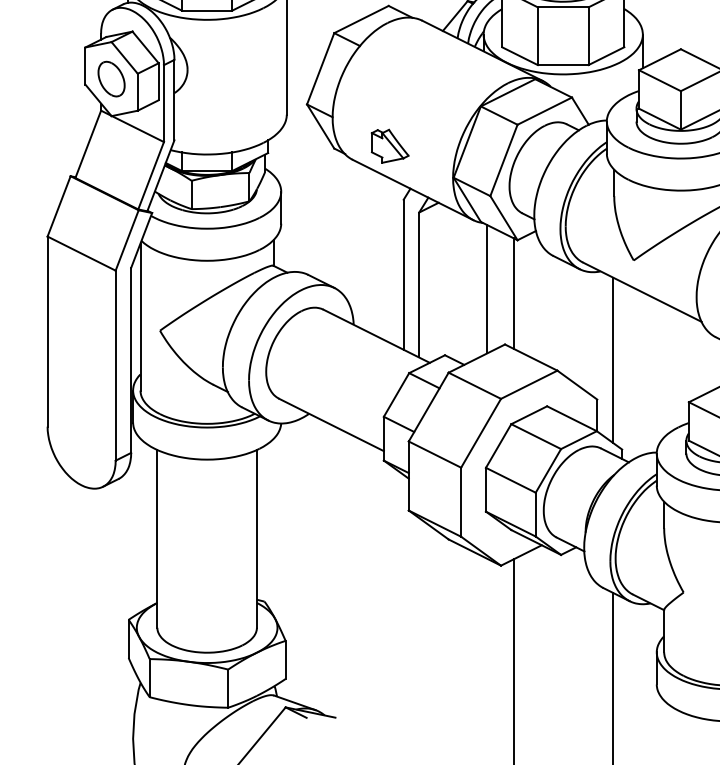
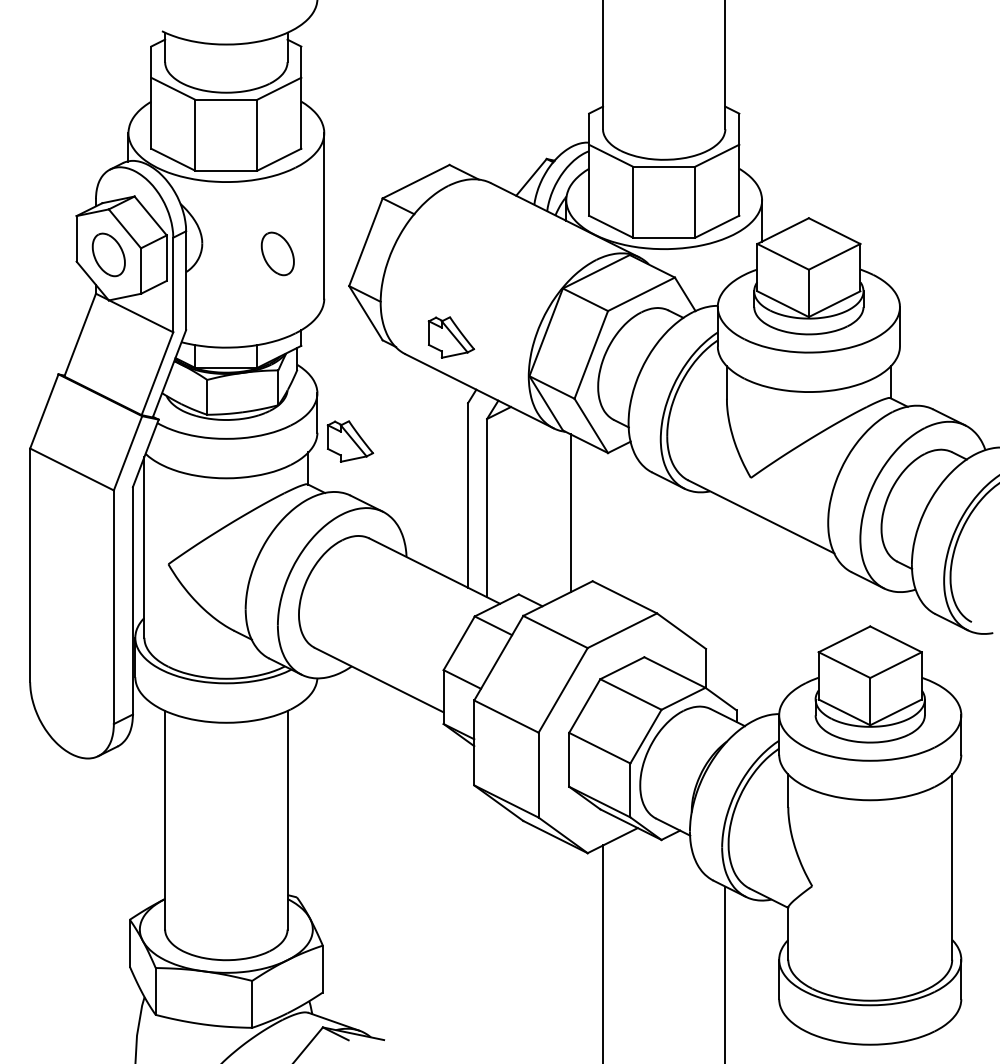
part: (248, 77) -> (277, 253), added
part: (308, 230) -> (350, 441), added
line: (513, 293) -> (603, 518), removed
line: (613, 360) -> (725, 600), removed

